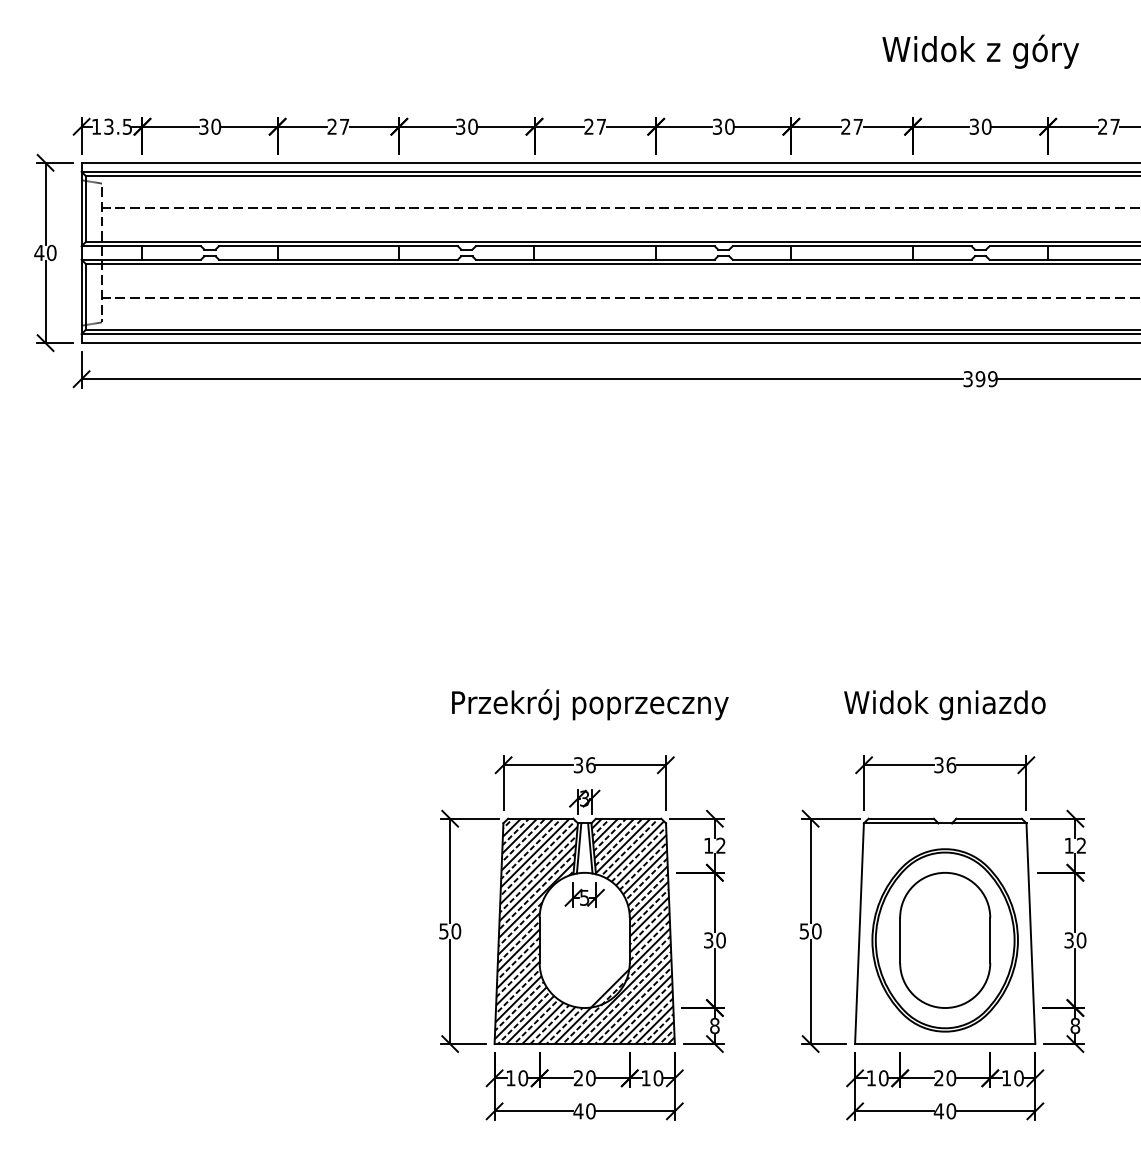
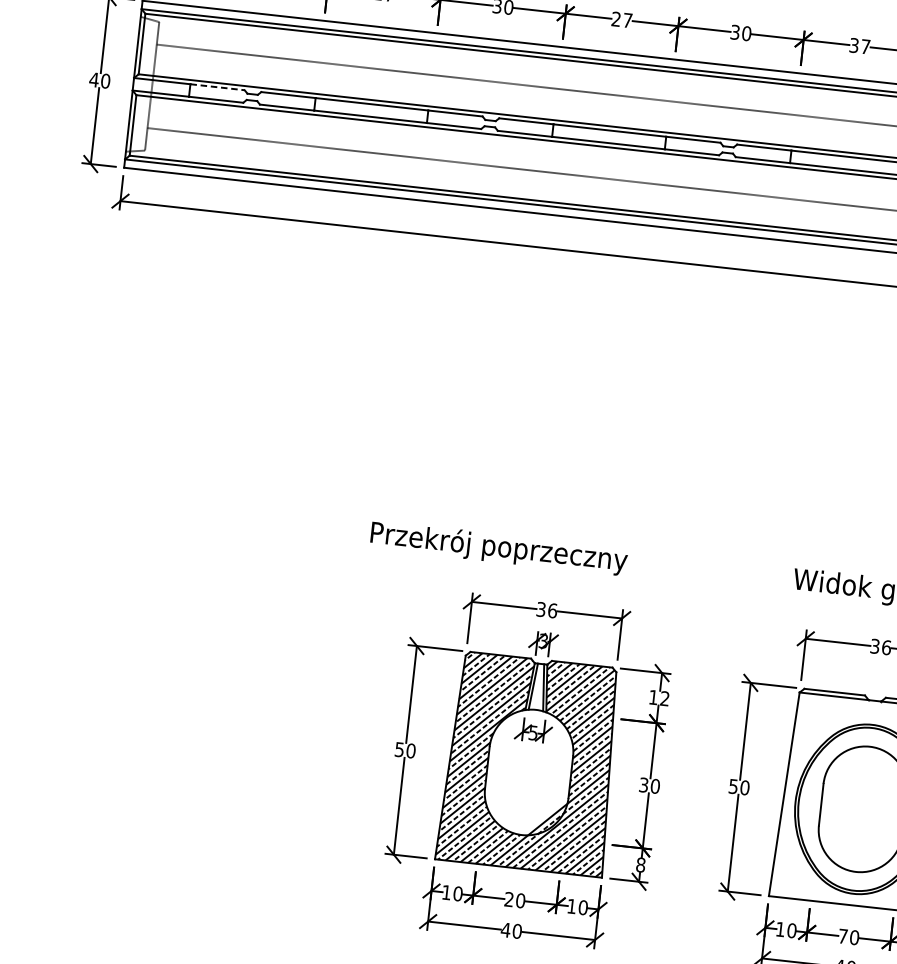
text: (845, 126) -> (853, 45), 27 -> 37
line: (172, 246) -> (218, 87), solid -> dashed
text: (590, 704) -> (499, 548), moved
text: (938, 1078) -> (842, 936), 20 -> 70

